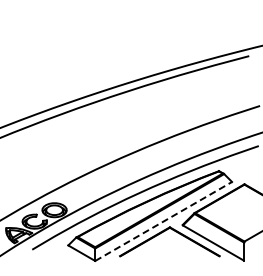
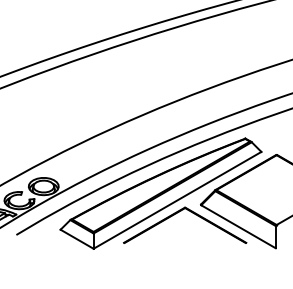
line: (164, 221) -> (178, 200), dashed -> solid

